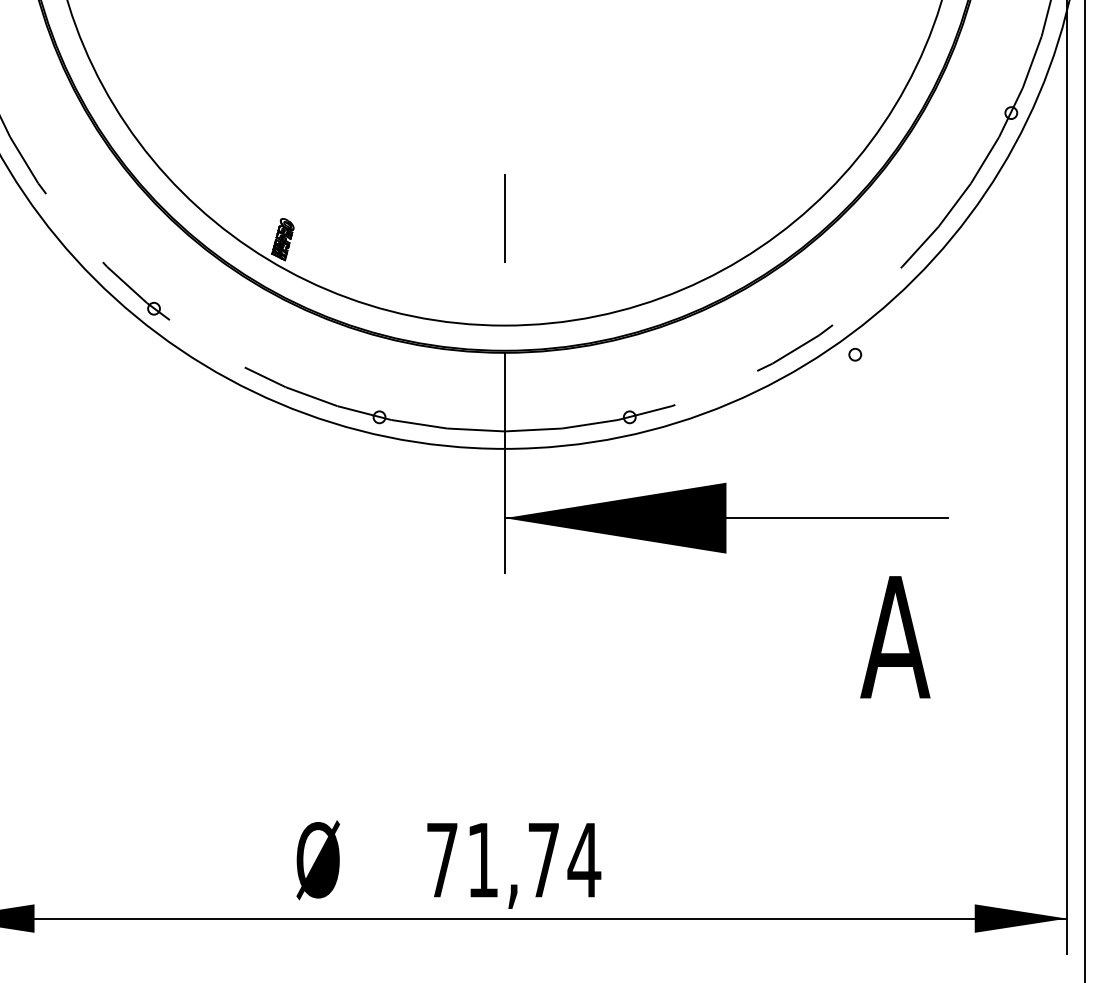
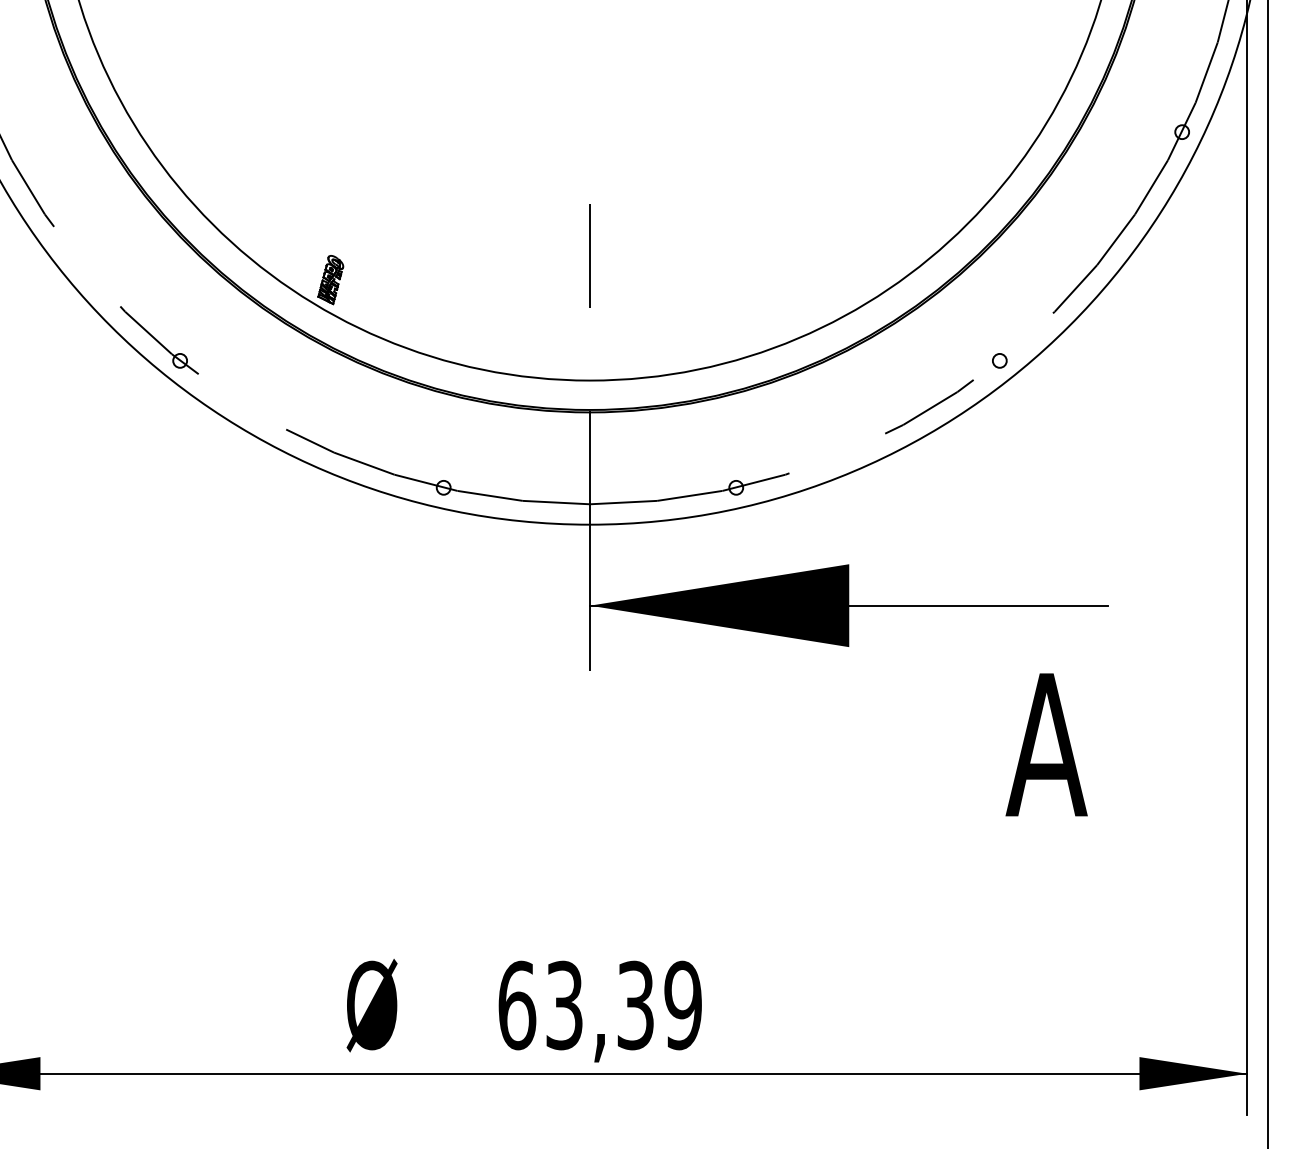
circle: (855, 354) -> (1000, 360), moved
text: (513, 860) -> (600, 1005), 71,74 -> 63,39

